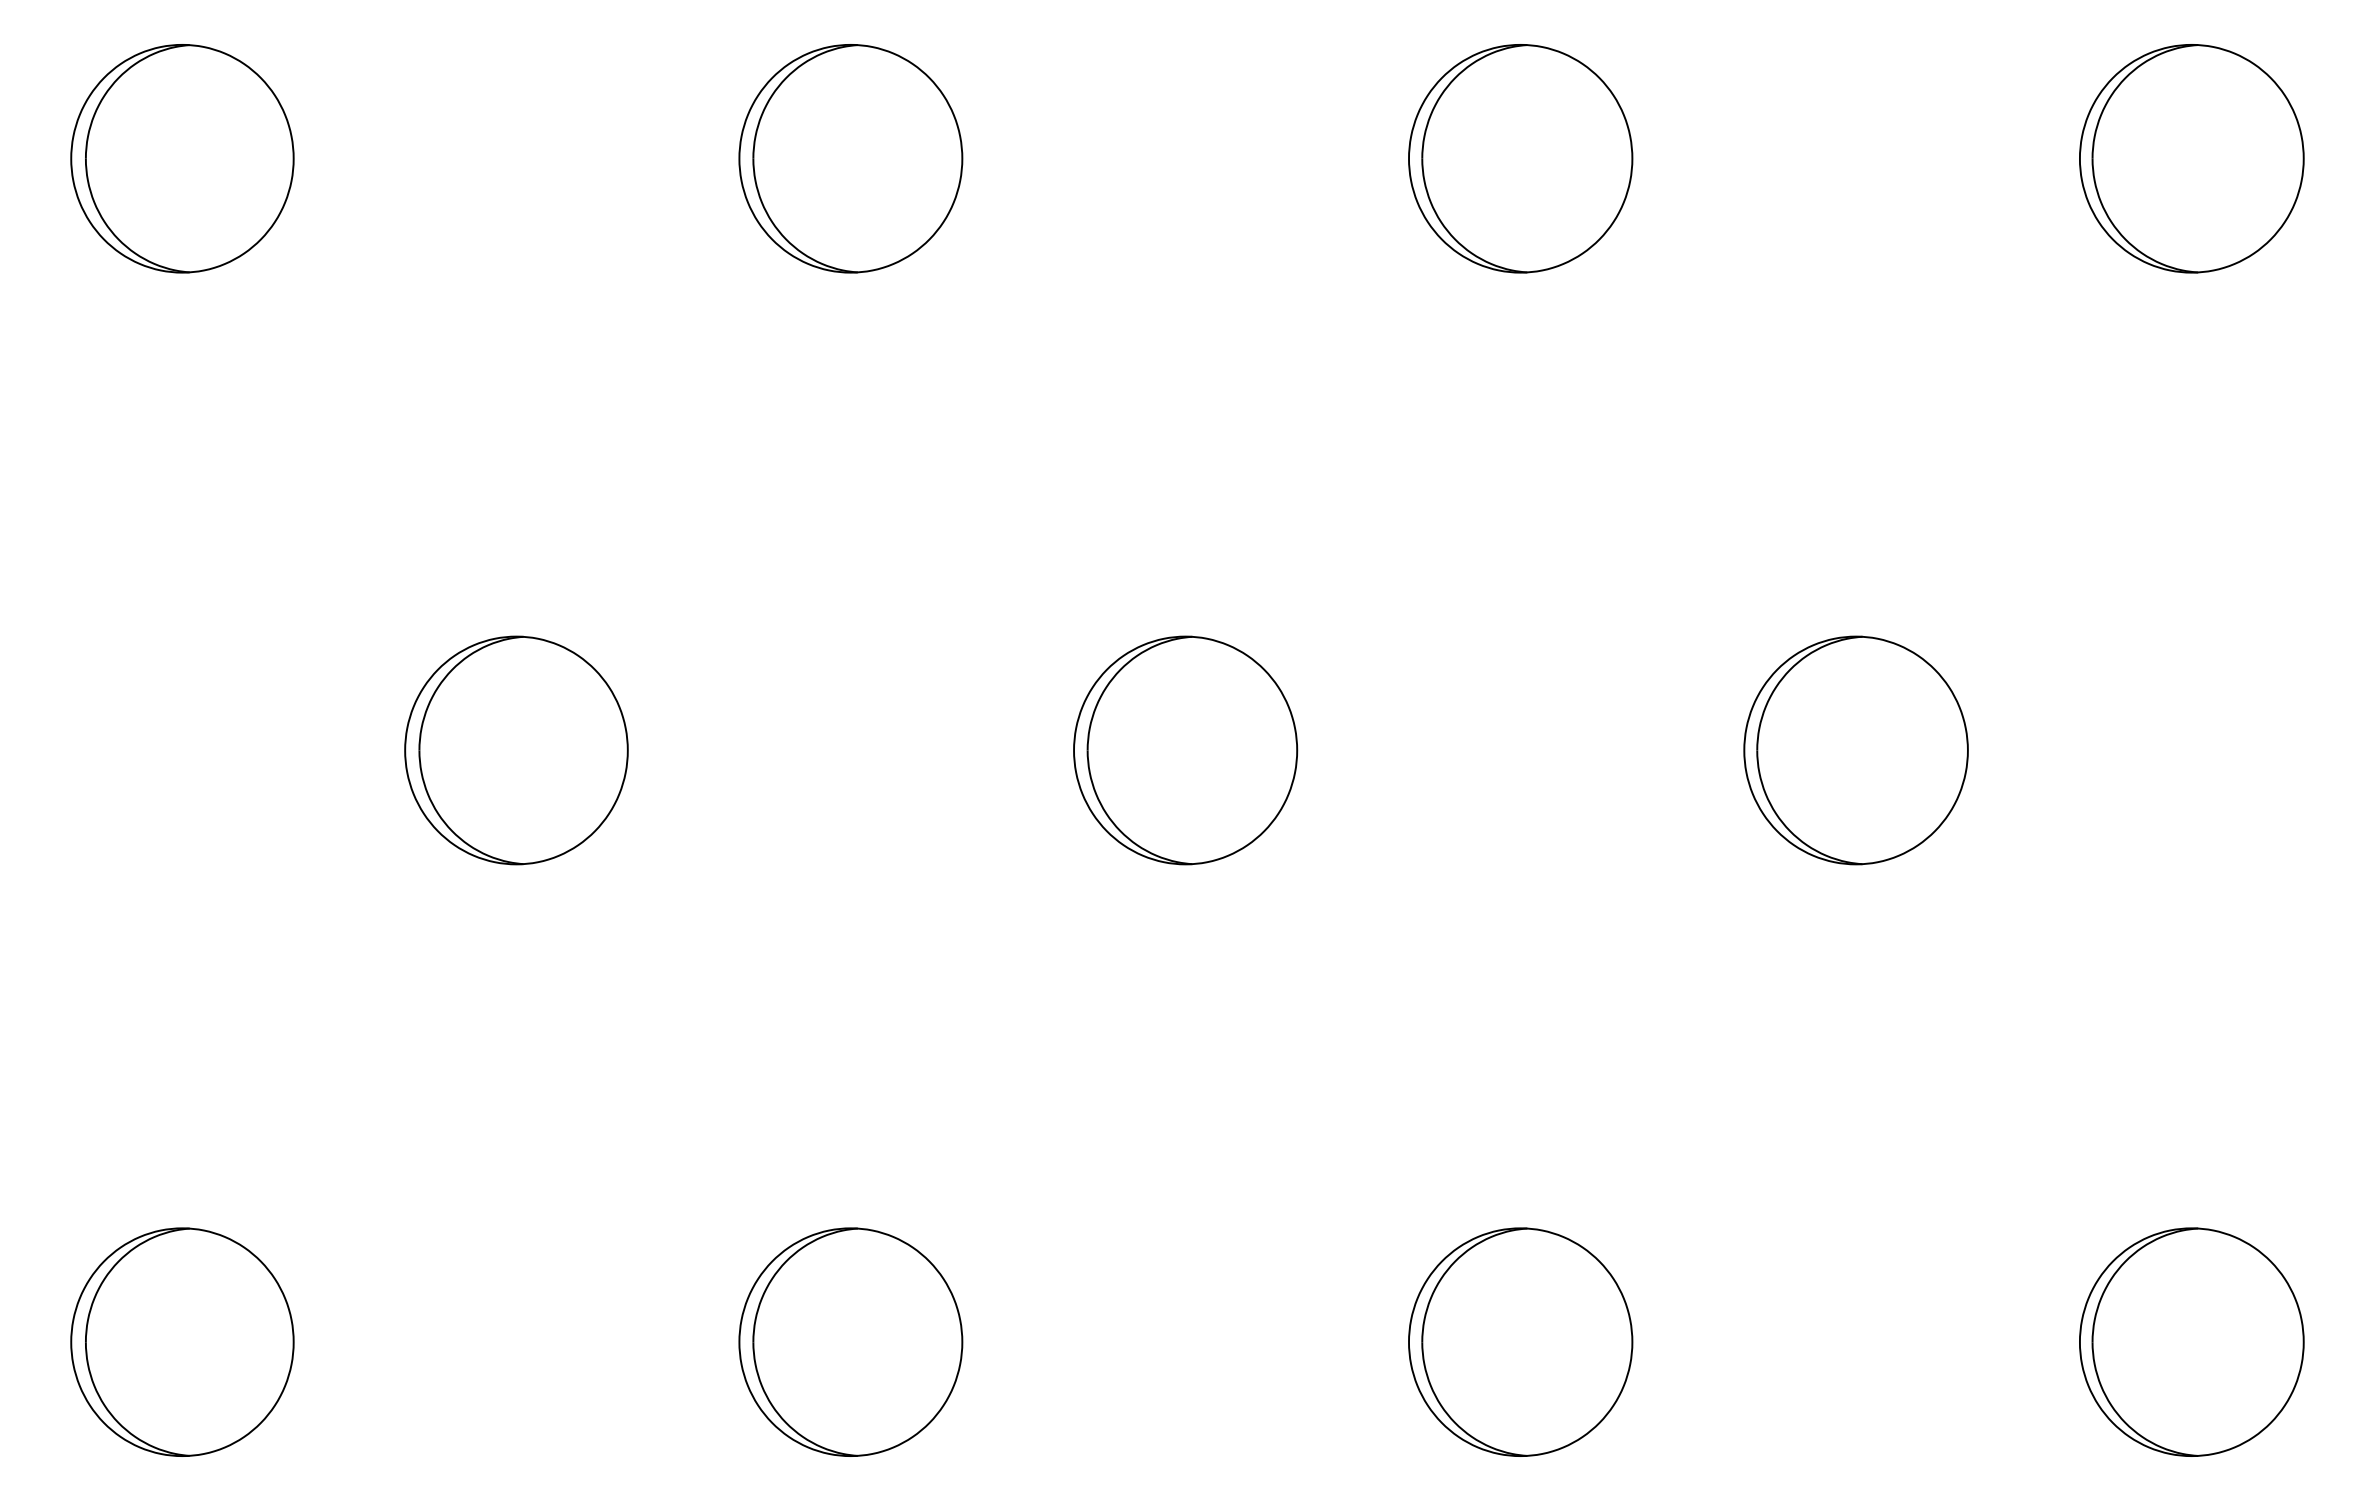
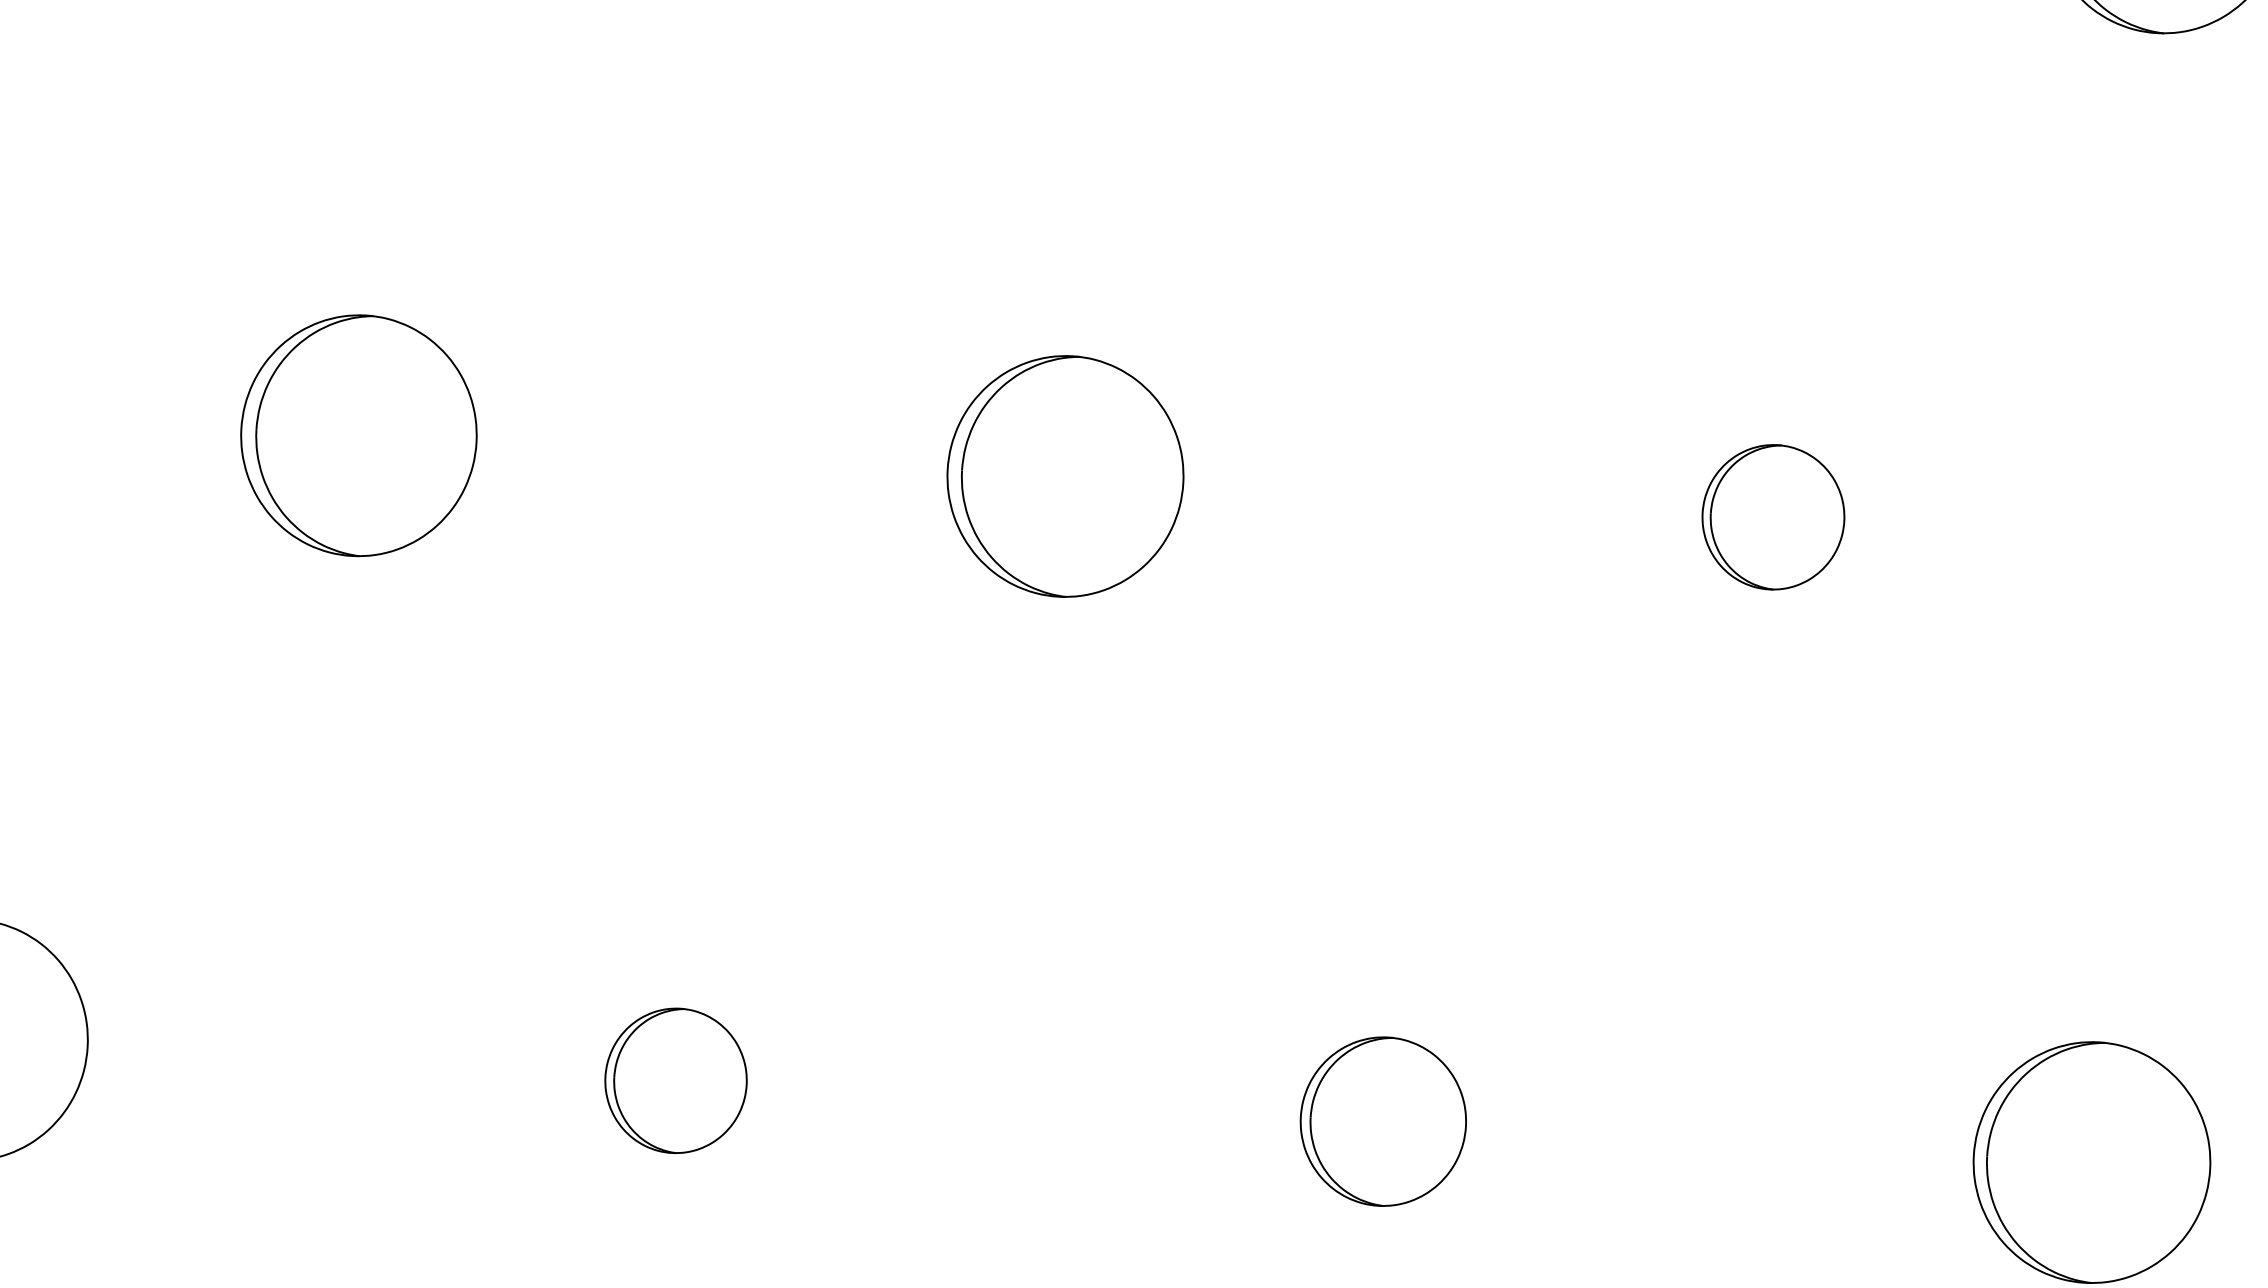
part: (1855, 750) -> (1772, 517), size x0.6
part: (850, 1341) -> (675, 1080), size x0.6
part: (1520, 1341) -> (1383, 1120), size x0.7

